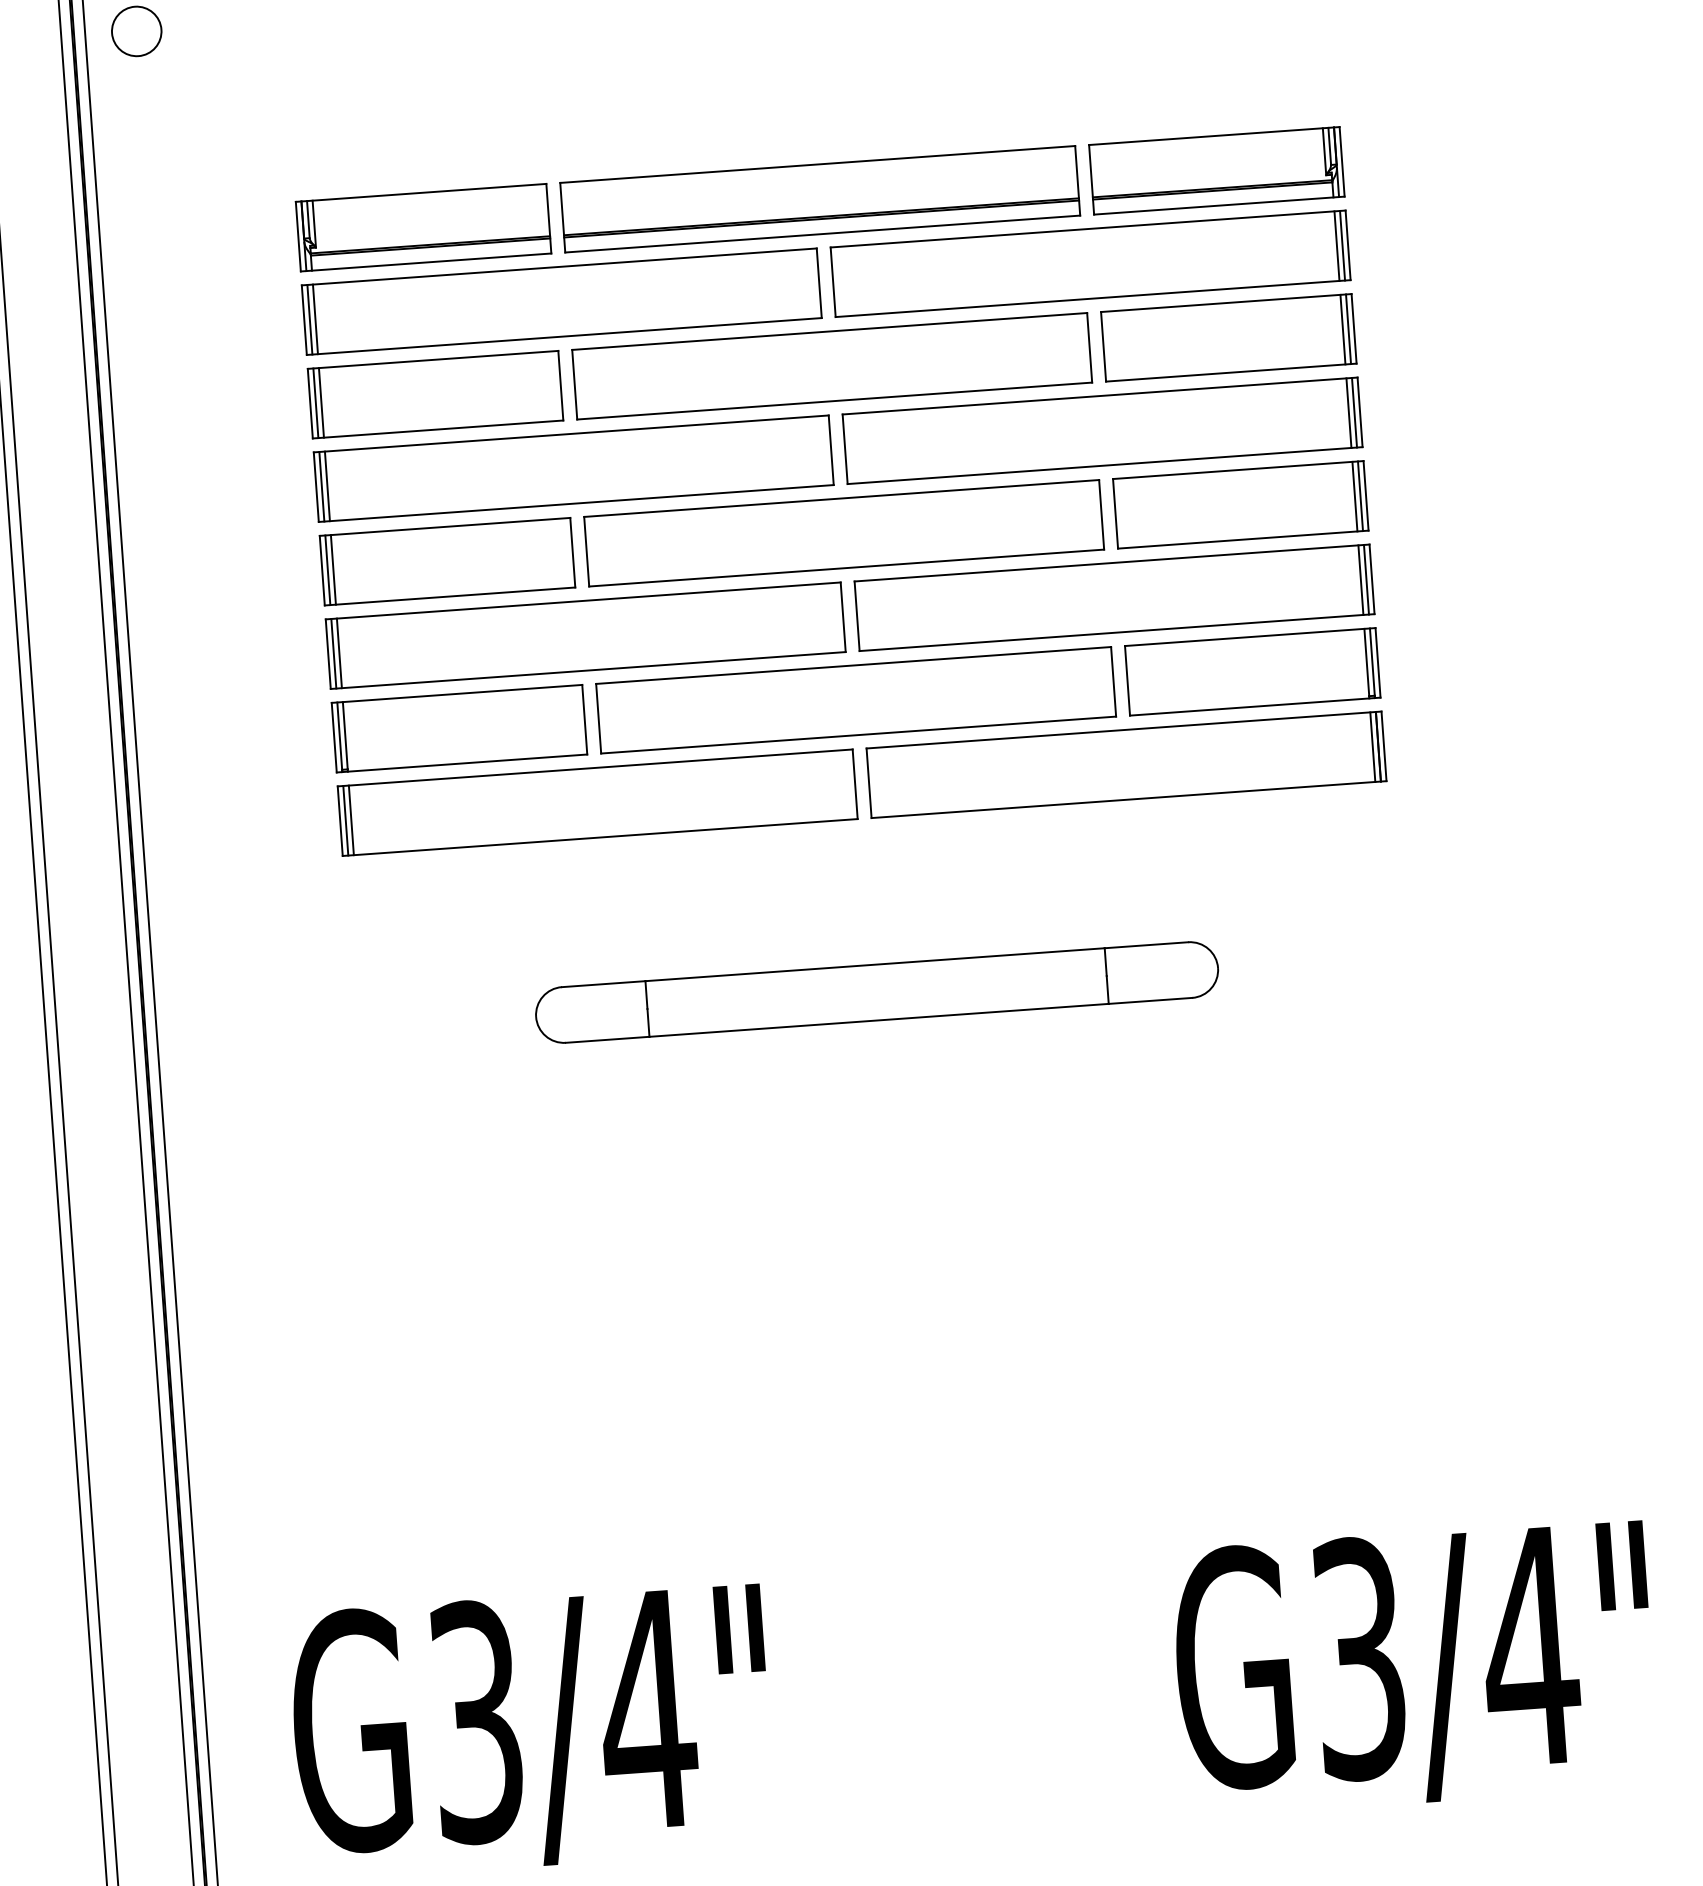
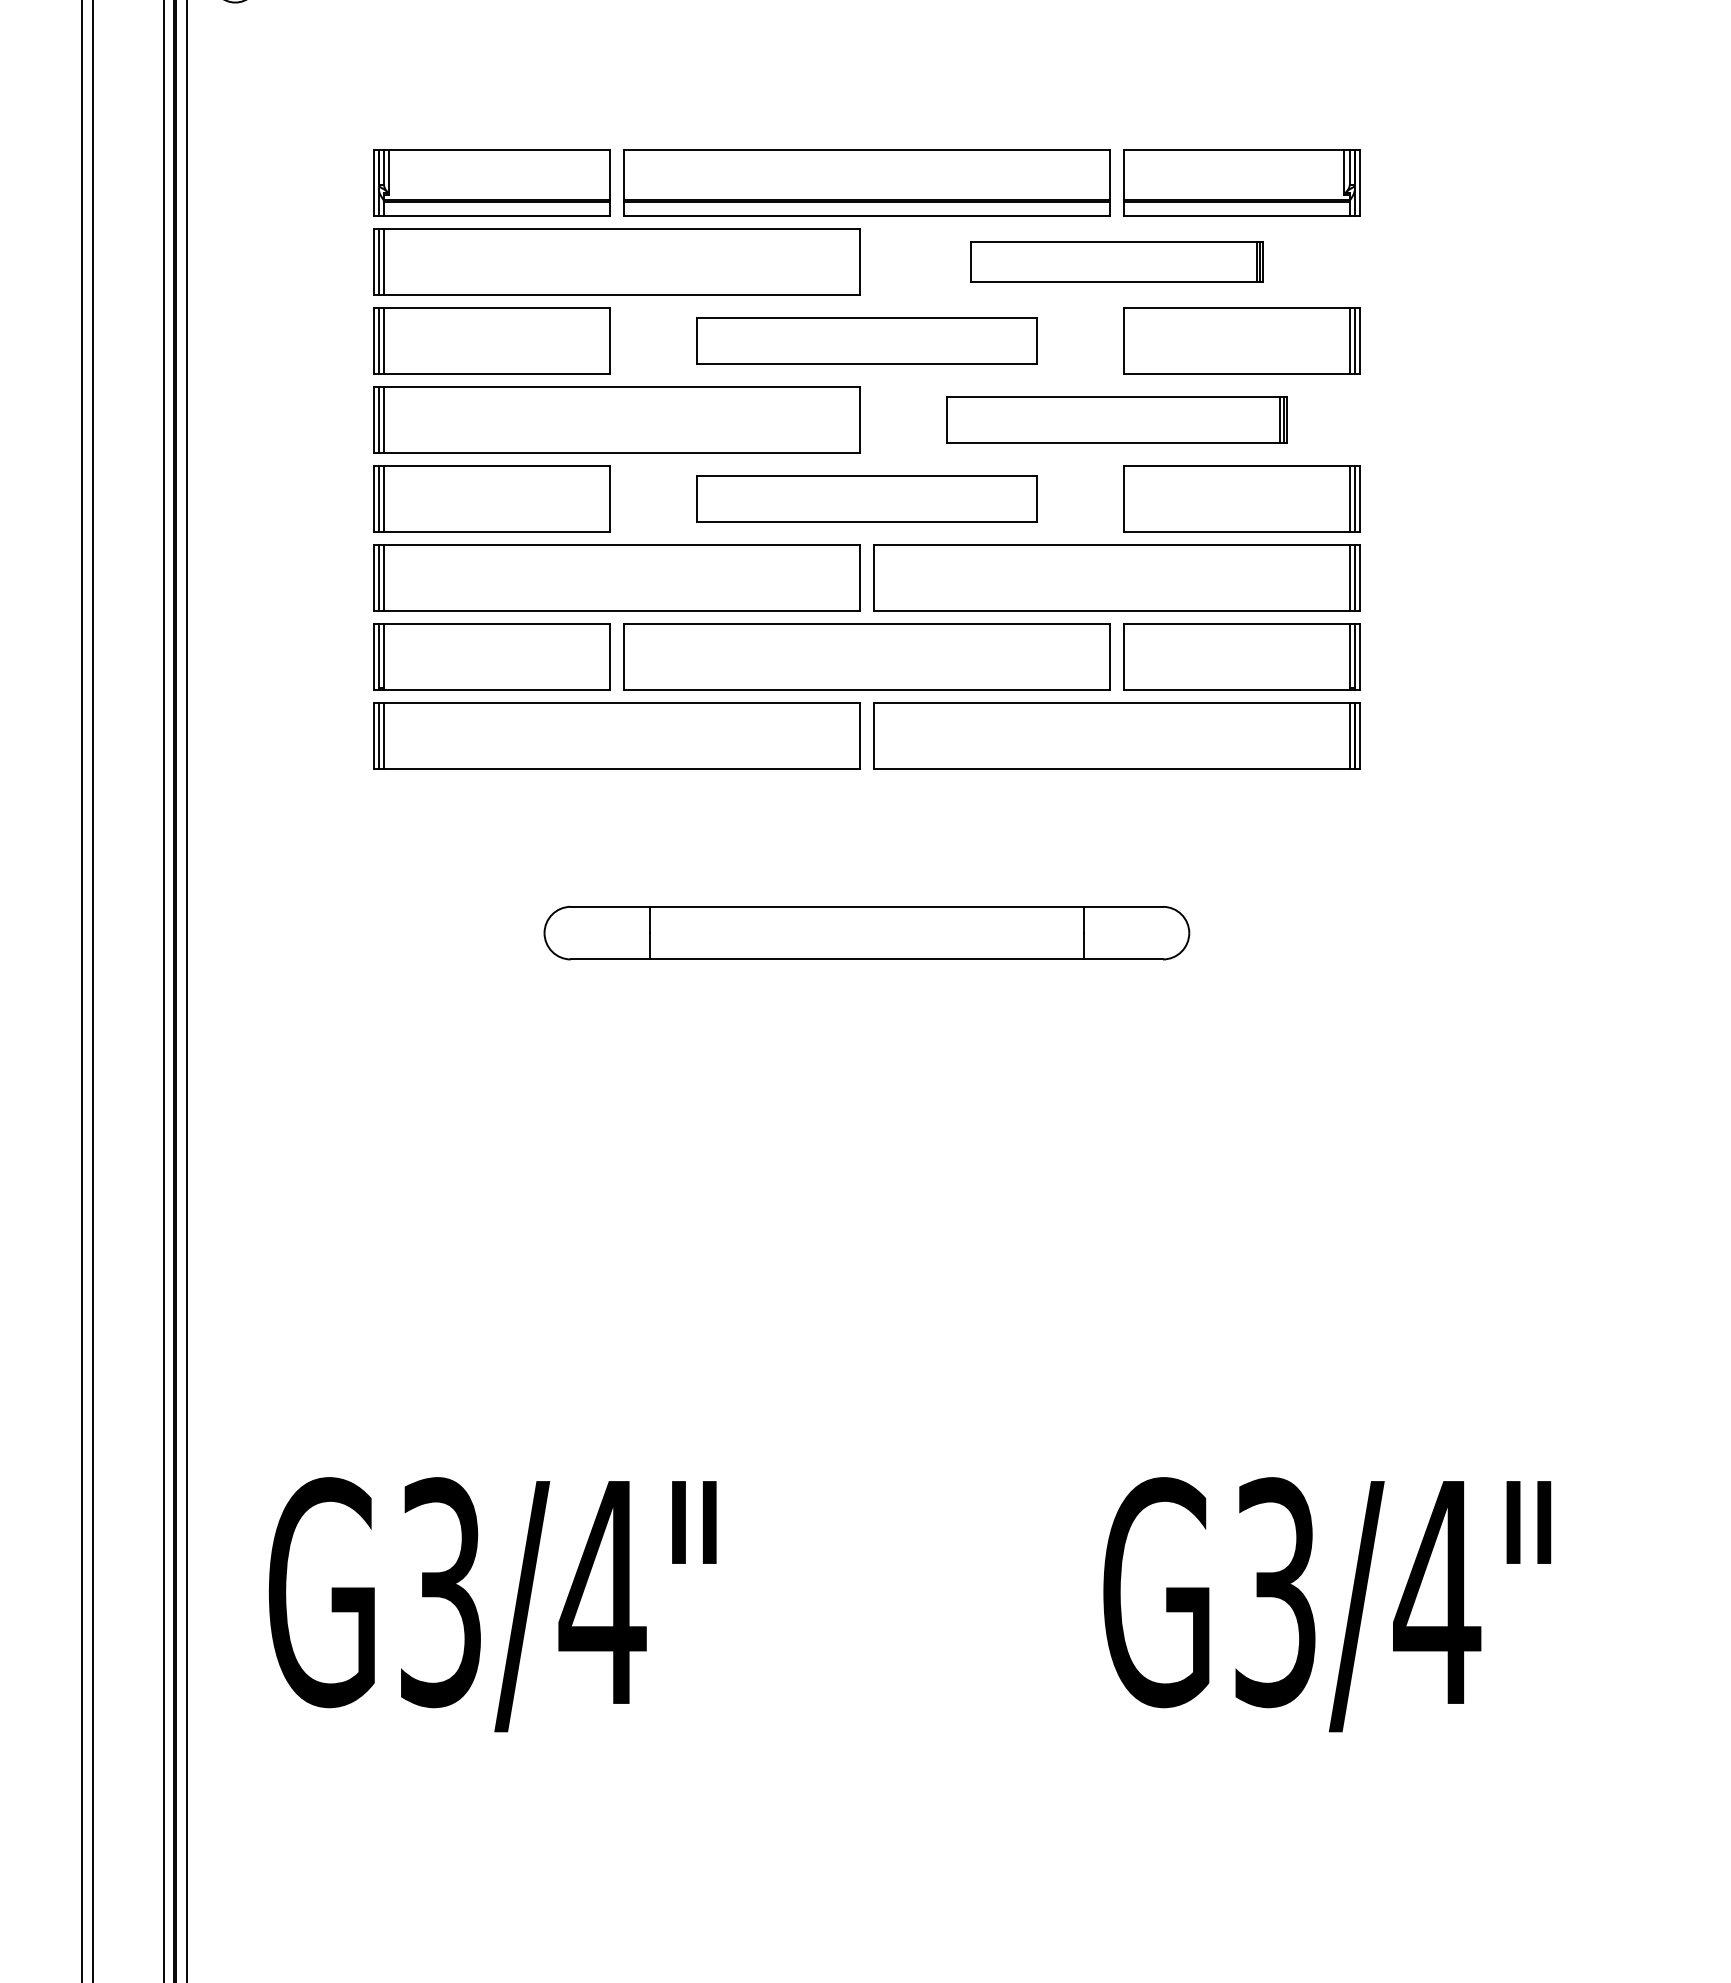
part: (1090, 263) -> (1116, 261), size x0.6
part: (831, 365) -> (866, 340), size x0.7
part: (1102, 430) -> (1116, 419), size x0.7
part: (843, 532) -> (866, 498), size x0.7

